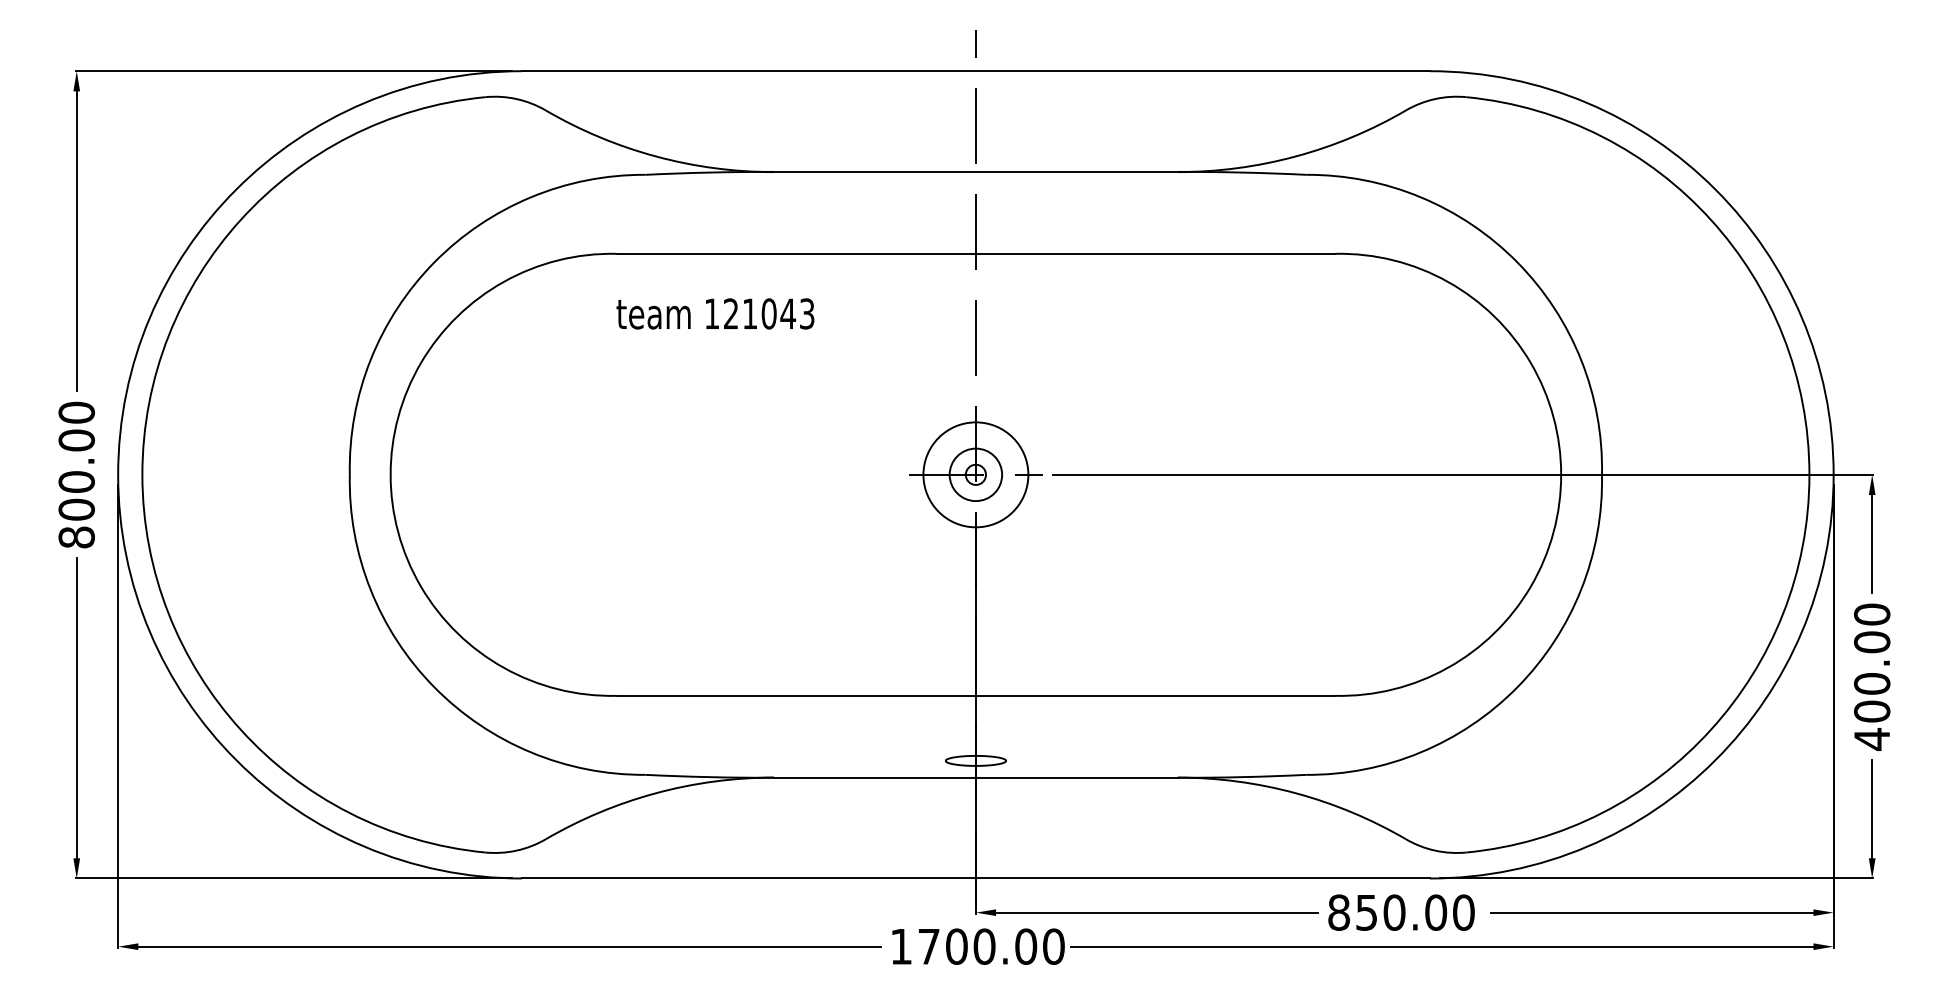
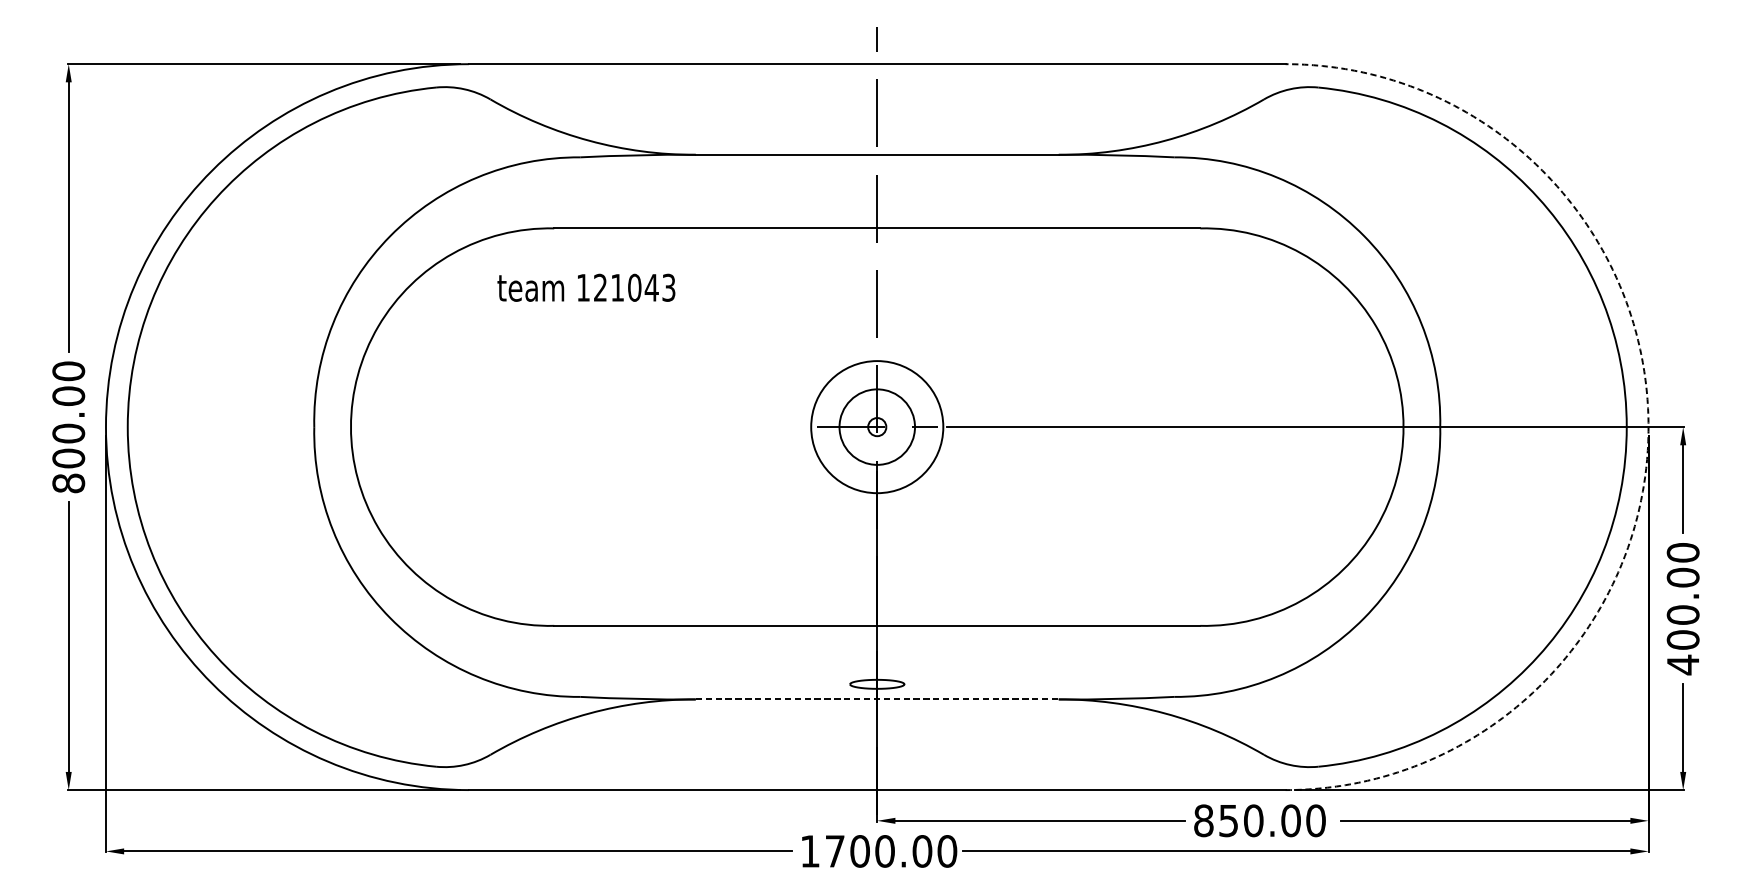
text: (715, 313) -> (586, 287), moved
circle: (975, 474) -> (876, 426), size x1.4
circle: (975, 474) -> (876, 426), size x1.6
arc: (1833, 474) -> (1648, 426), solid -> dashed
line: (975, 777) -> (876, 699), solid -> dashed

